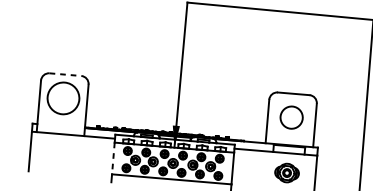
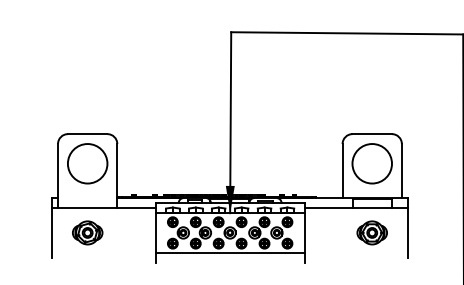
line: (65, 74) -> (87, 134), dashed -> solid
circle: (291, 117) -> (371, 163), size x1.43
part: (58, 153) -> (87, 232), added
line: (113, 158) -> (155, 232), dashed -> solid

